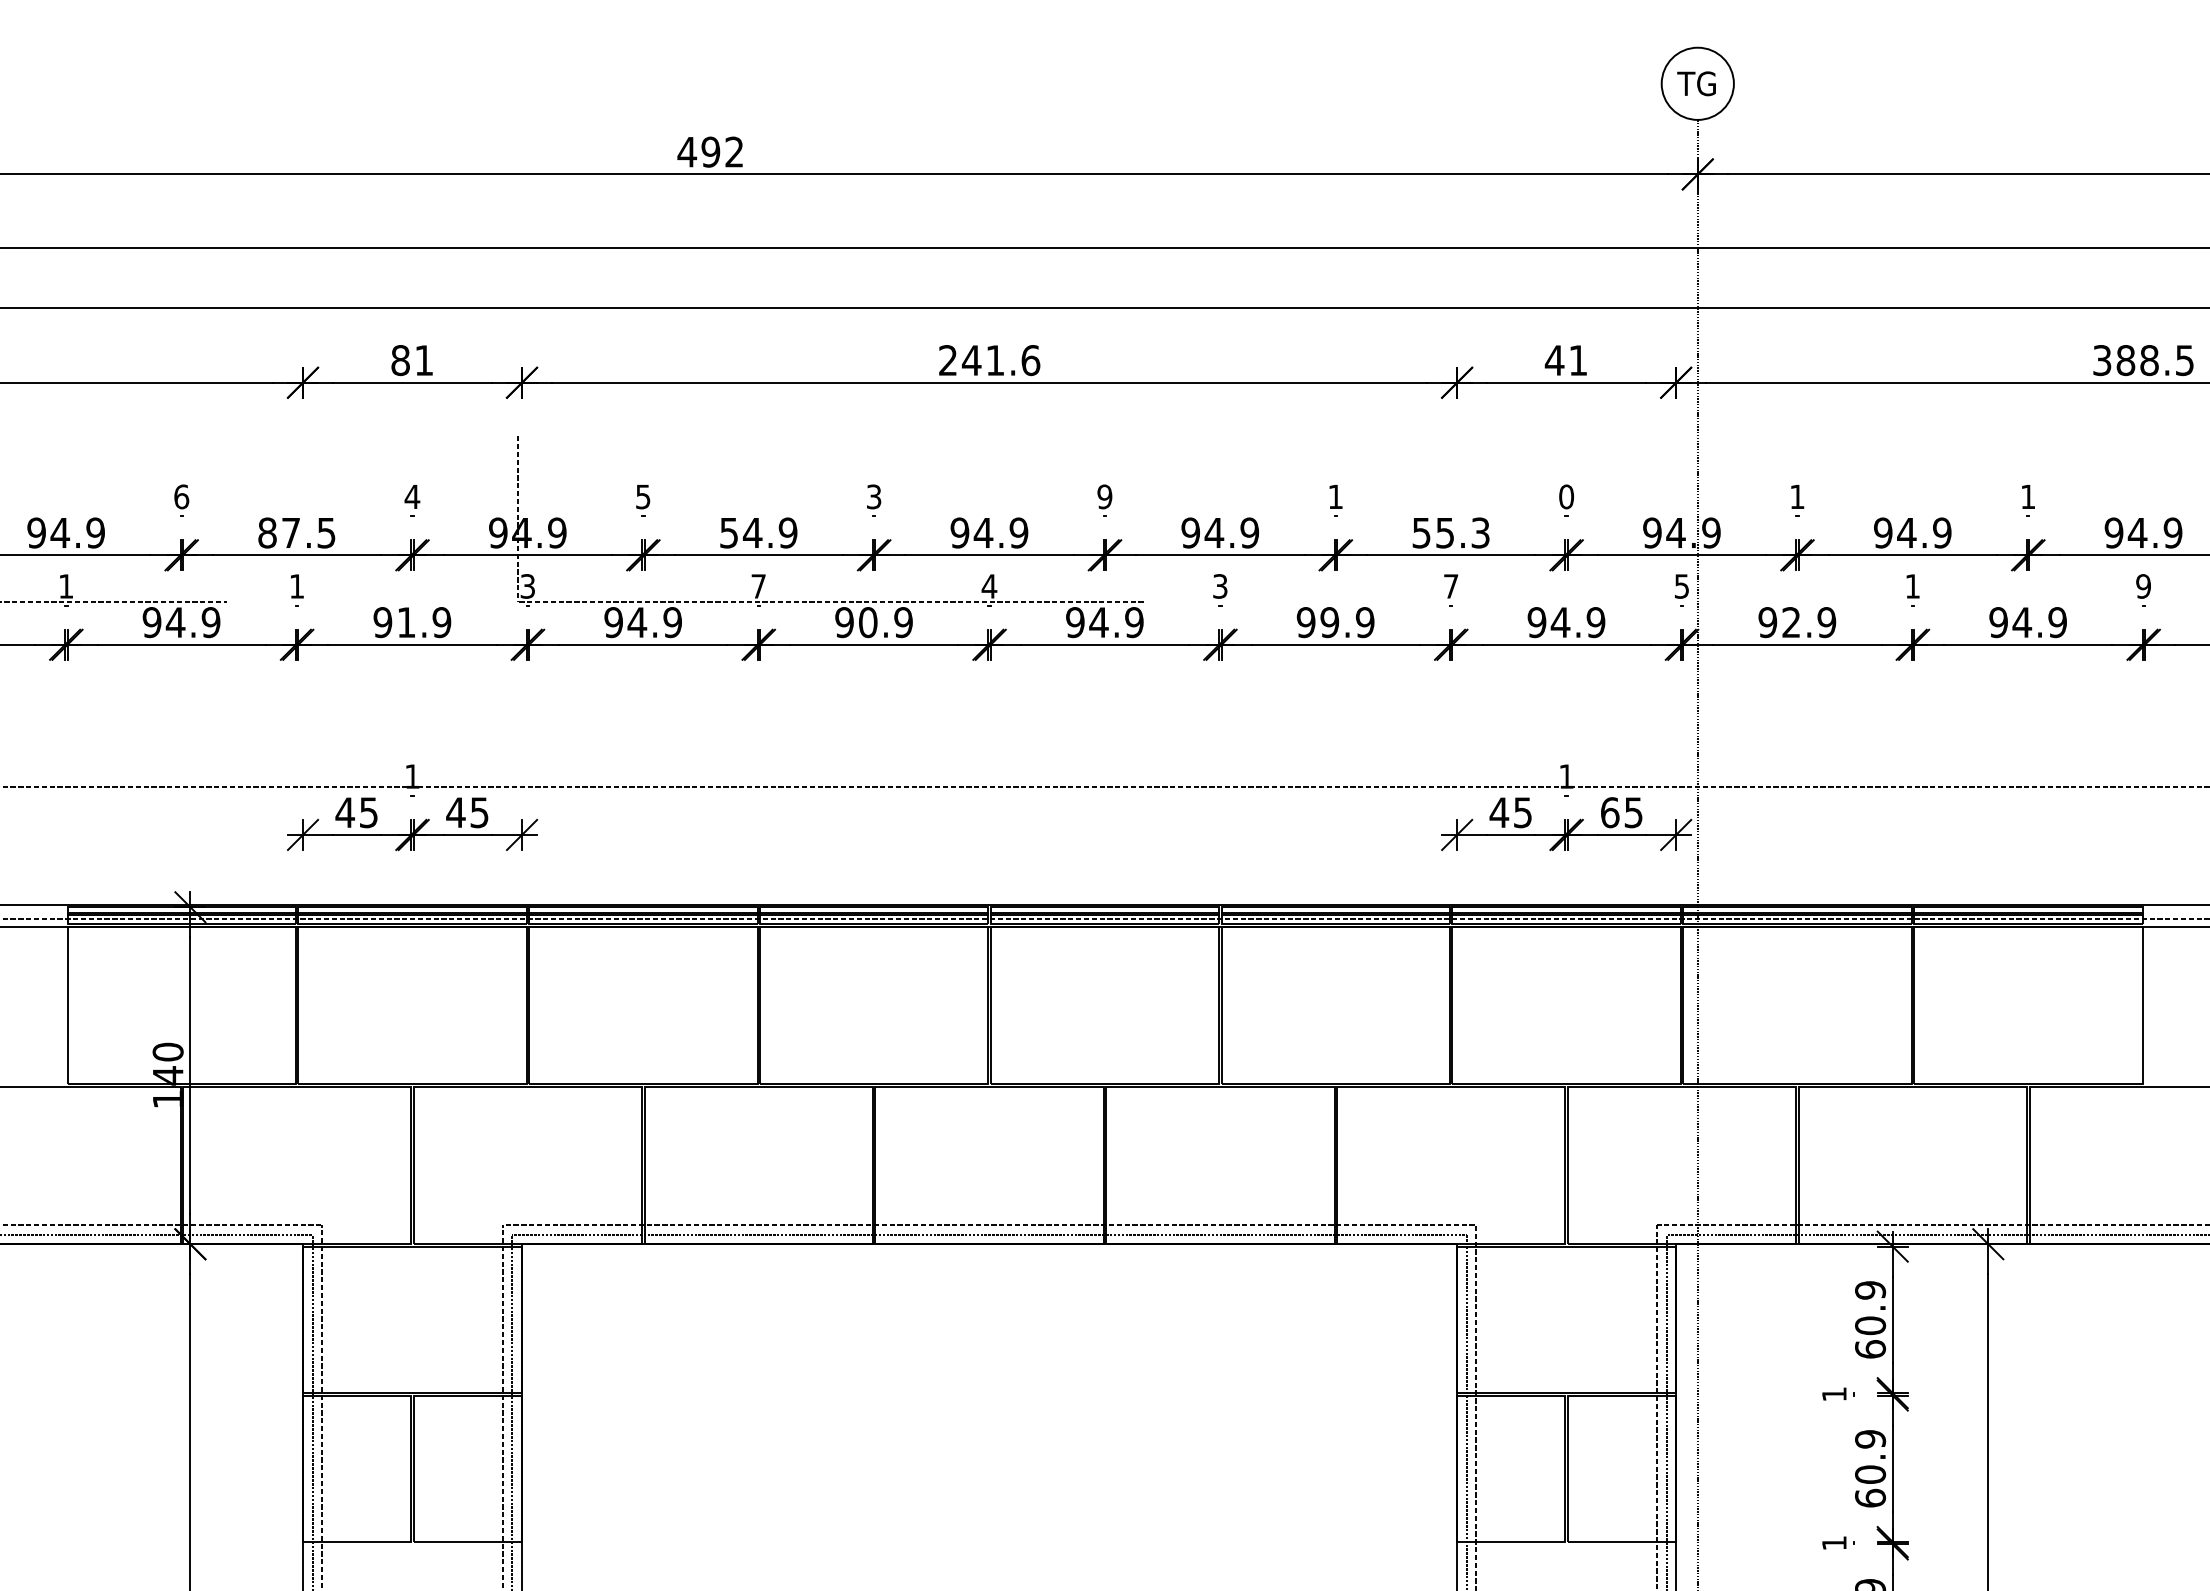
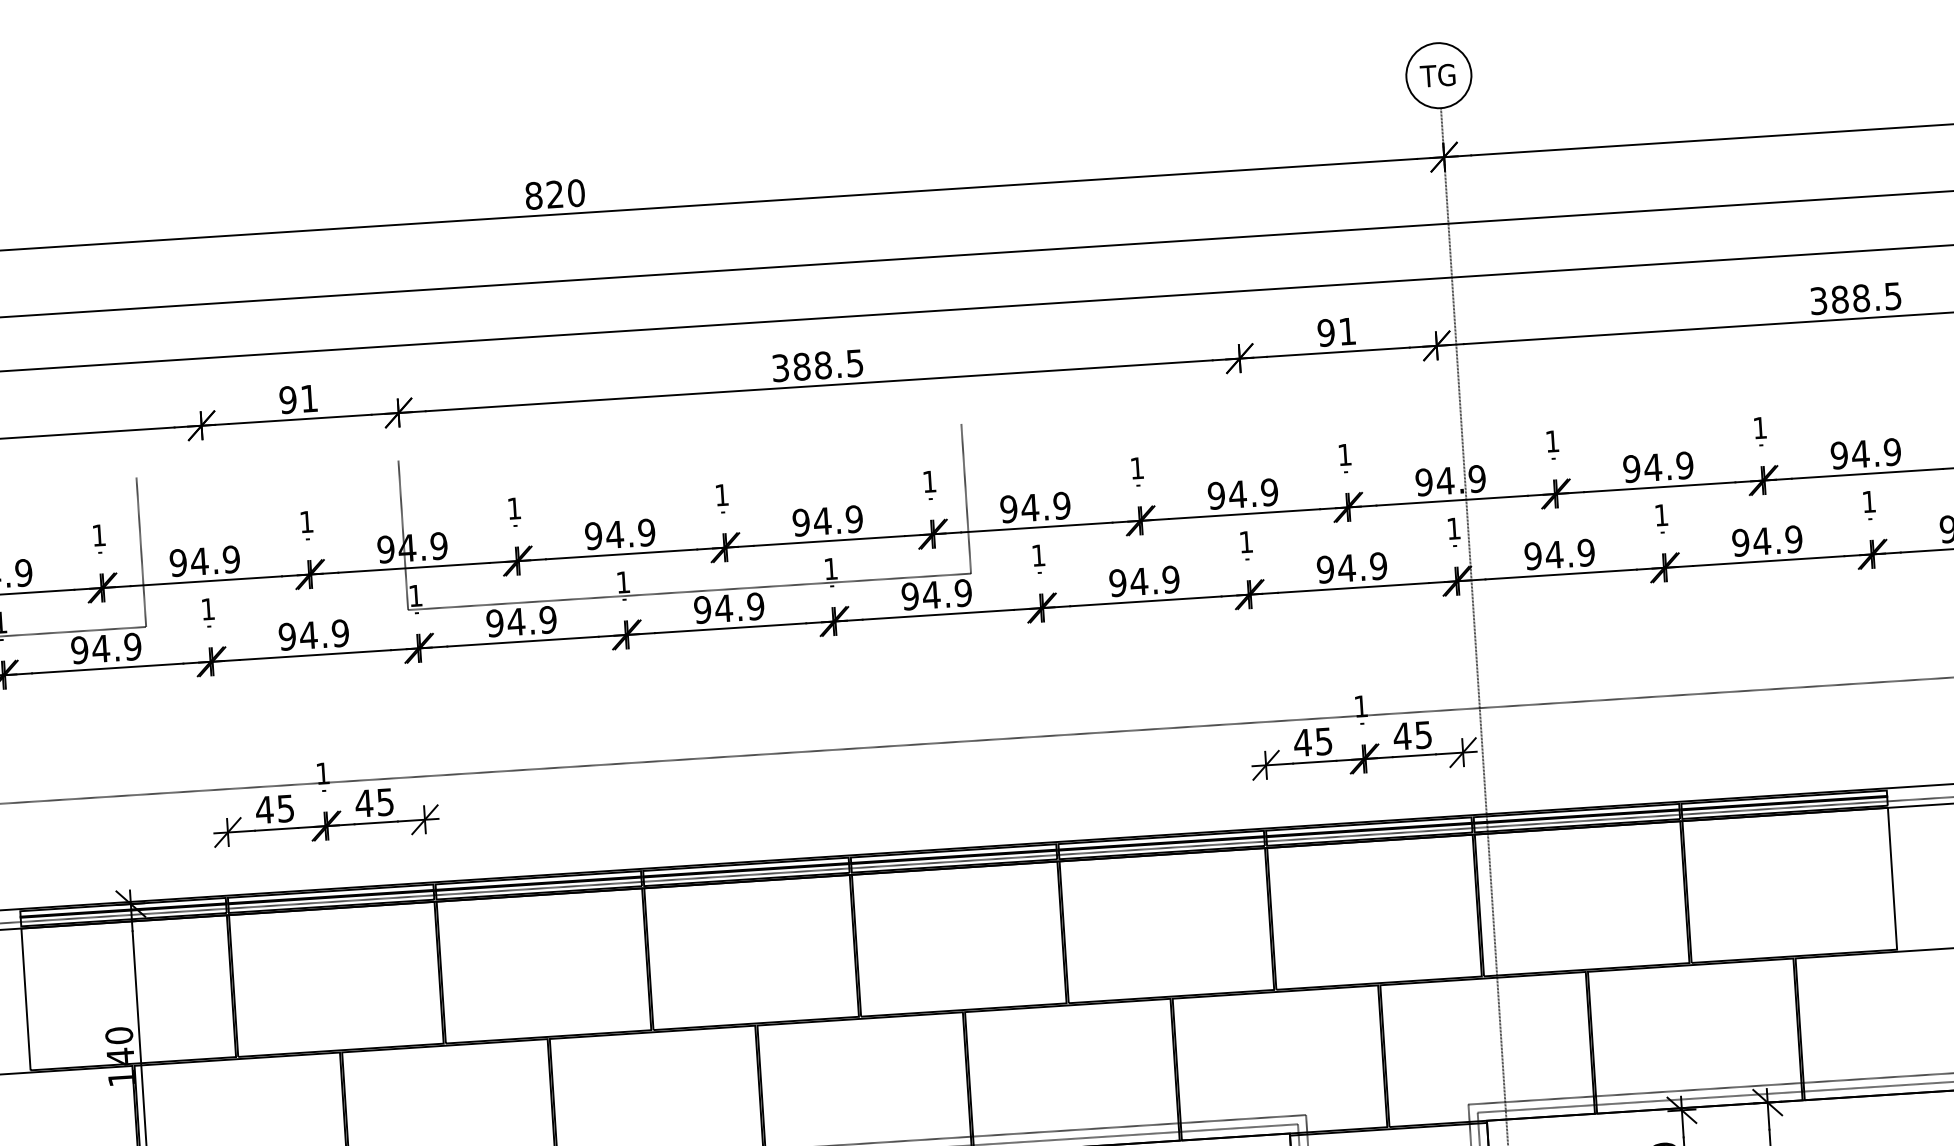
text: (710, 151) -> (554, 193), 492 -> 820
text: (400, 360) -> (288, 400), 81 -> 91
text: (989, 360) -> (817, 365), 241.6 -> 388.5
text: (1554, 360) -> (1326, 332), 41 -> 91
text: (181, 496) -> (98, 535), 6 -> 1
text: (412, 496) -> (306, 521), 4 -> 1
text: (643, 496) -> (514, 508), 5 -> 1
text: (874, 496) -> (722, 494), 3 -> 1
text: (1104, 496) -> (929, 481), 9 -> 1
text: (1566, 496) -> (1344, 454), 0 -> 1
line: (227, 518) -> (141, 552), added
line: (1144, 518) -> (966, 498), added
text: (296, 532) -> (204, 560), 87.5 -> 94.9
text: (728, 532) -> (593, 535), 54.9 -> 94.9
text: (1450, 532) -> (1242, 493), 55.3 -> 94.9
text: (527, 586) -> (415, 595), 3 -> 1
text: (758, 586) -> (623, 582), 7 -> 1
text: (989, 586) -> (831, 569), 4 -> 1
text: (1220, 586) -> (1038, 555), 3 -> 1
text: (1451, 586) -> (1246, 542), 7 -> 1
text: (1681, 586) -> (1453, 528), 5 -> 1
text: (2143, 586) -> (1869, 501), 9 -> 1
text: (406, 622) -> (308, 635), 91.9 -> 94.9
text: (867, 622) -> (723, 608), 90.9 -> 94.9
text: (1329, 622) -> (1138, 581), 99.9 -> 94.9
text: (1791, 622) -> (1554, 554), 92.9 -> 94.9
text: (1609, 812) -> (1401, 736), 65 -> 45

